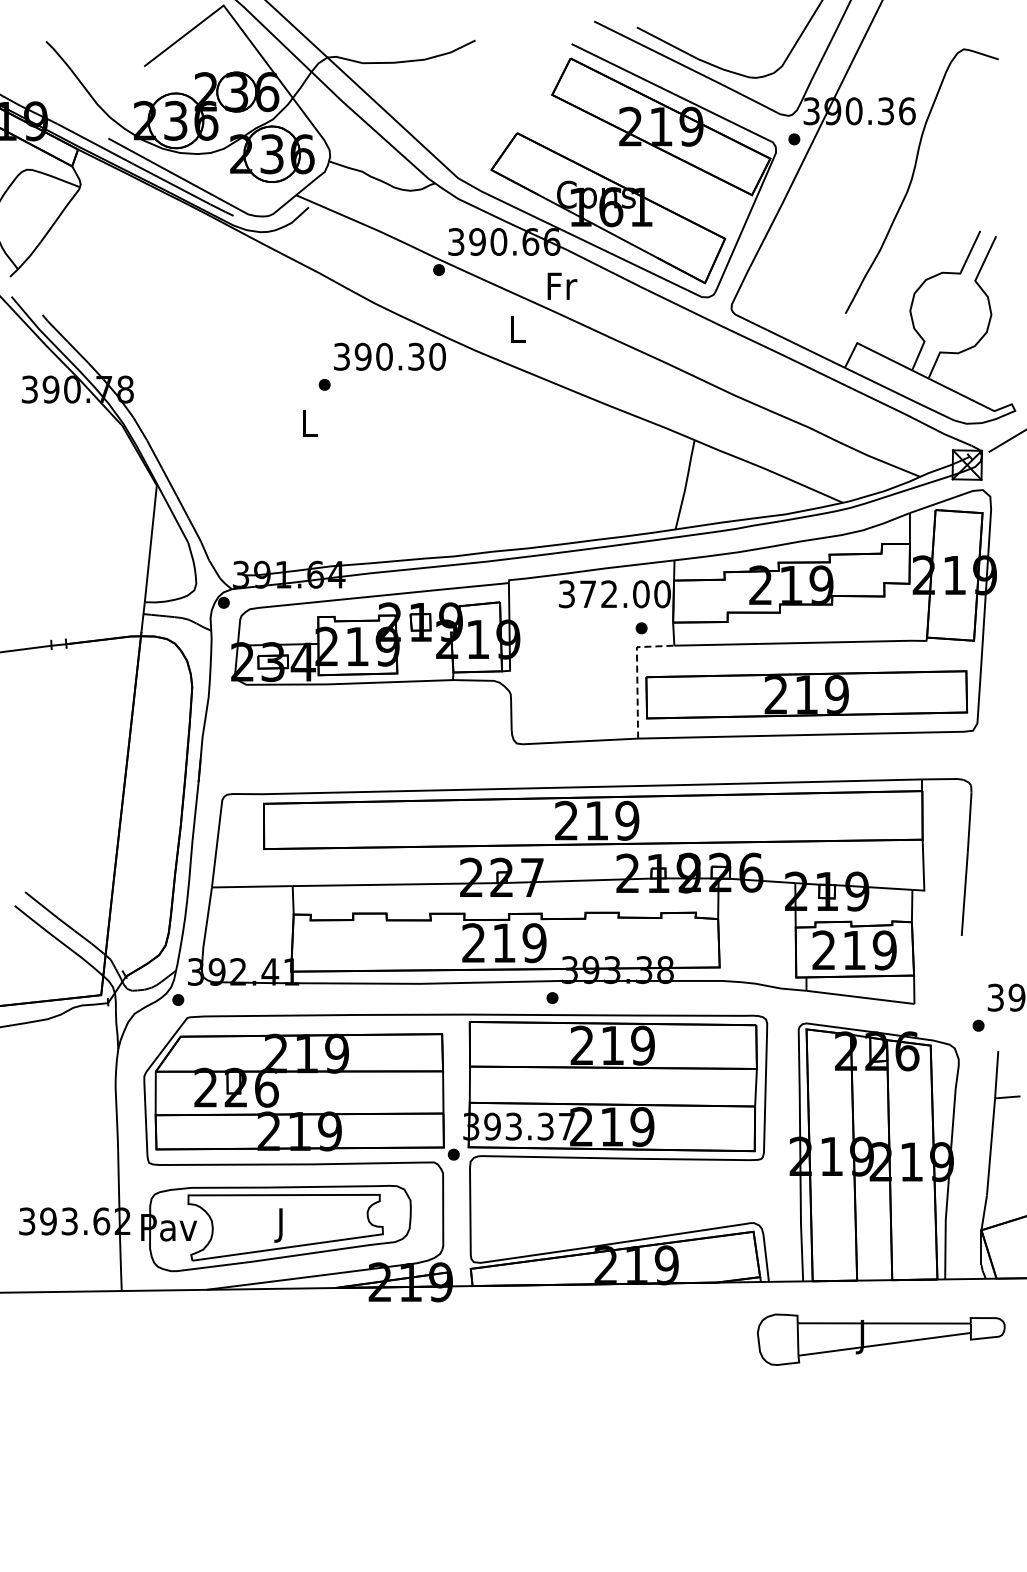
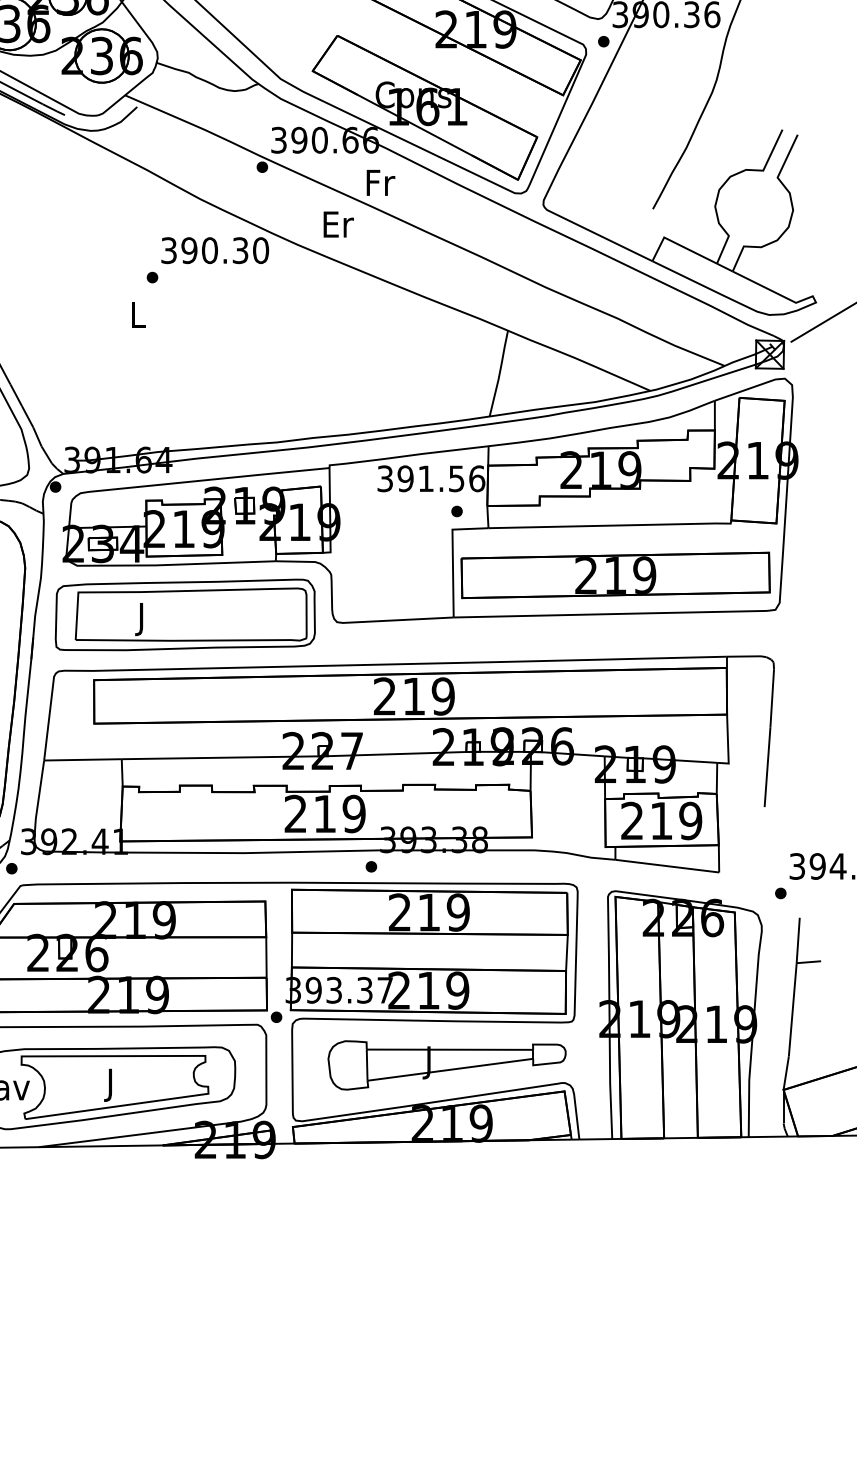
text: (518, 329) -> (338, 224), L -> Er
text: (625, 594) -> (441, 479), 372.00 -> 391.56
line: (637, 673) -> (453, 554), dashed -> solid
part: (358, 735) -> (184, 614), added
part: (881, 1339) -> (447, 1065), moved

